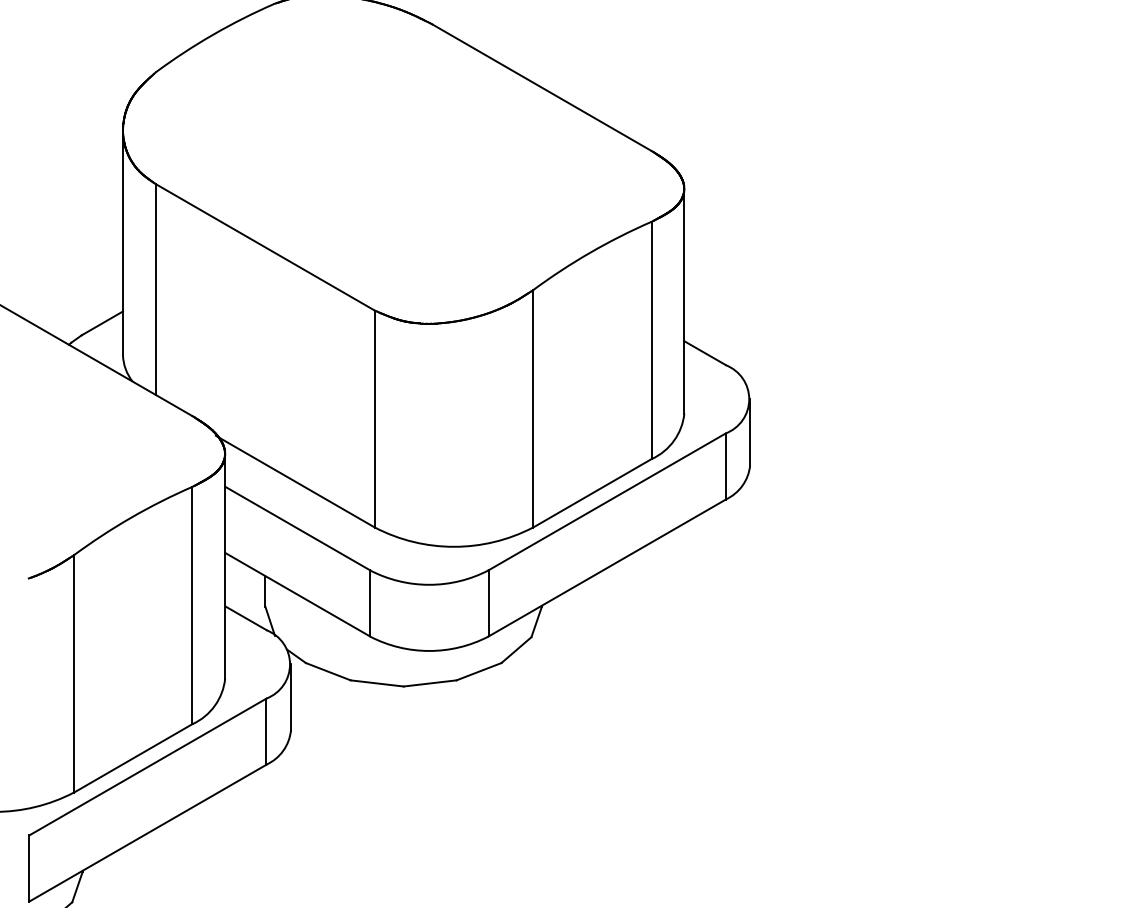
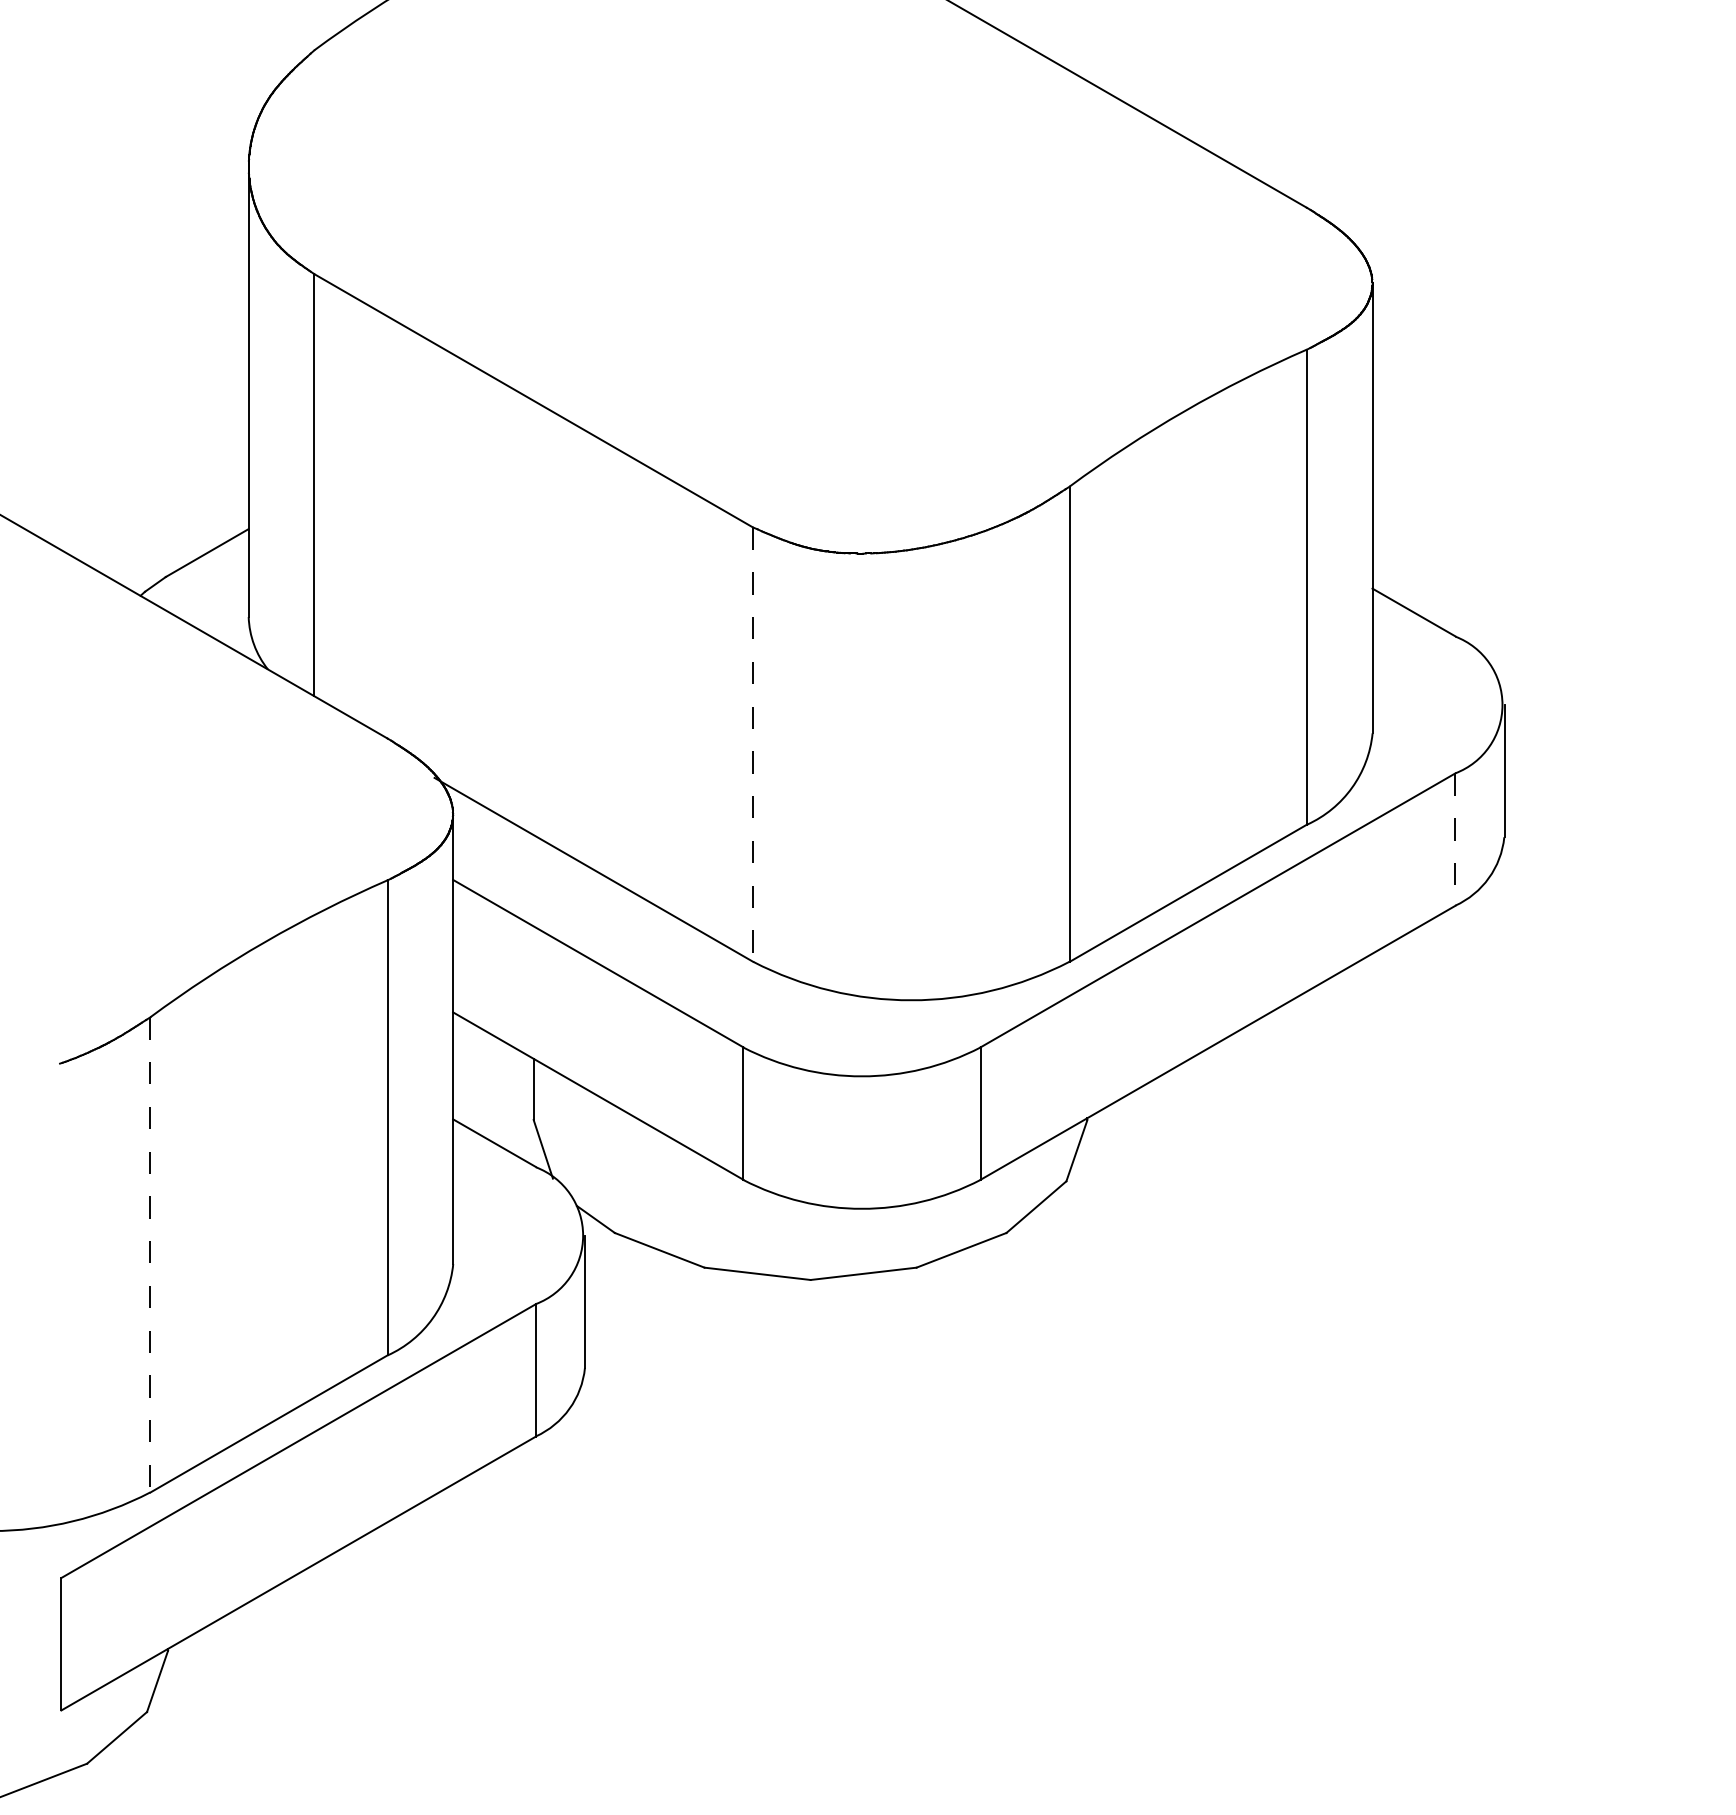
line: (374, 419) -> (752, 745), solid -> dashed
line: (725, 467) -> (1454, 841), solid -> dashed
line: (73, 674) -> (149, 1255), solid -> dashed

